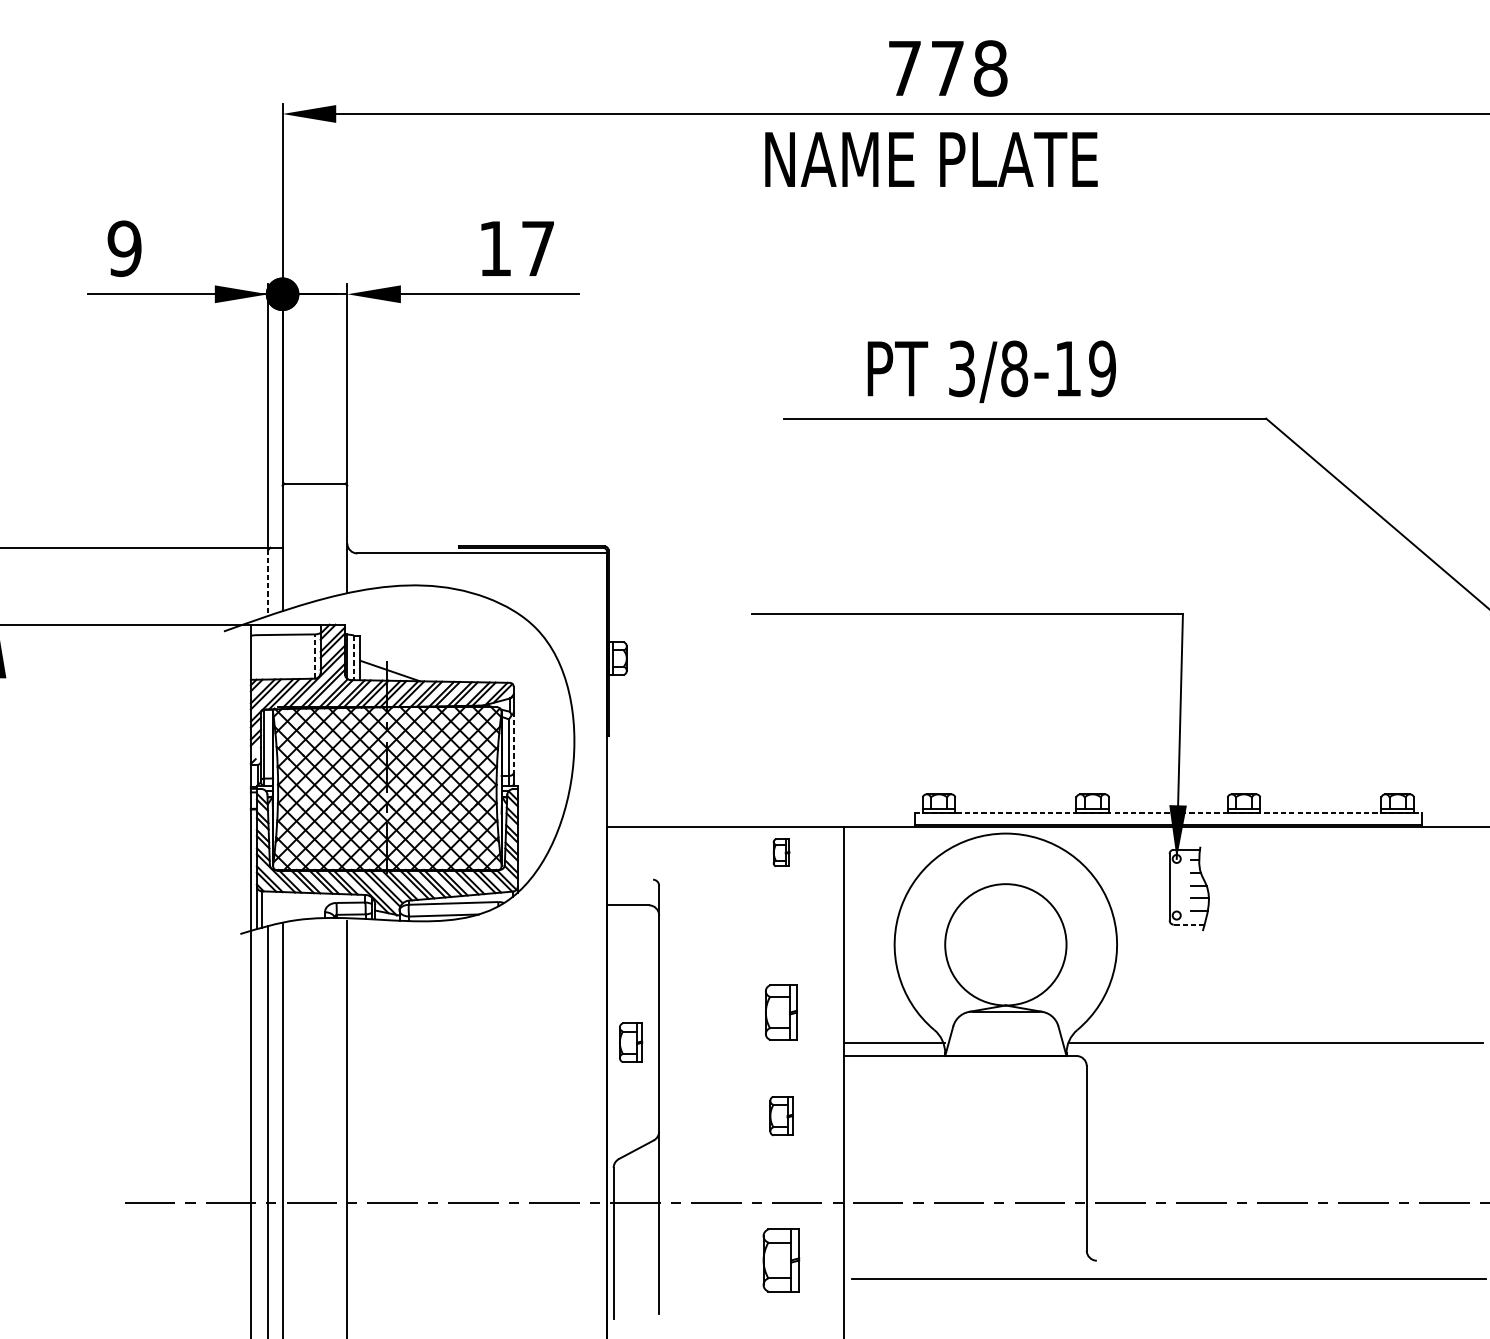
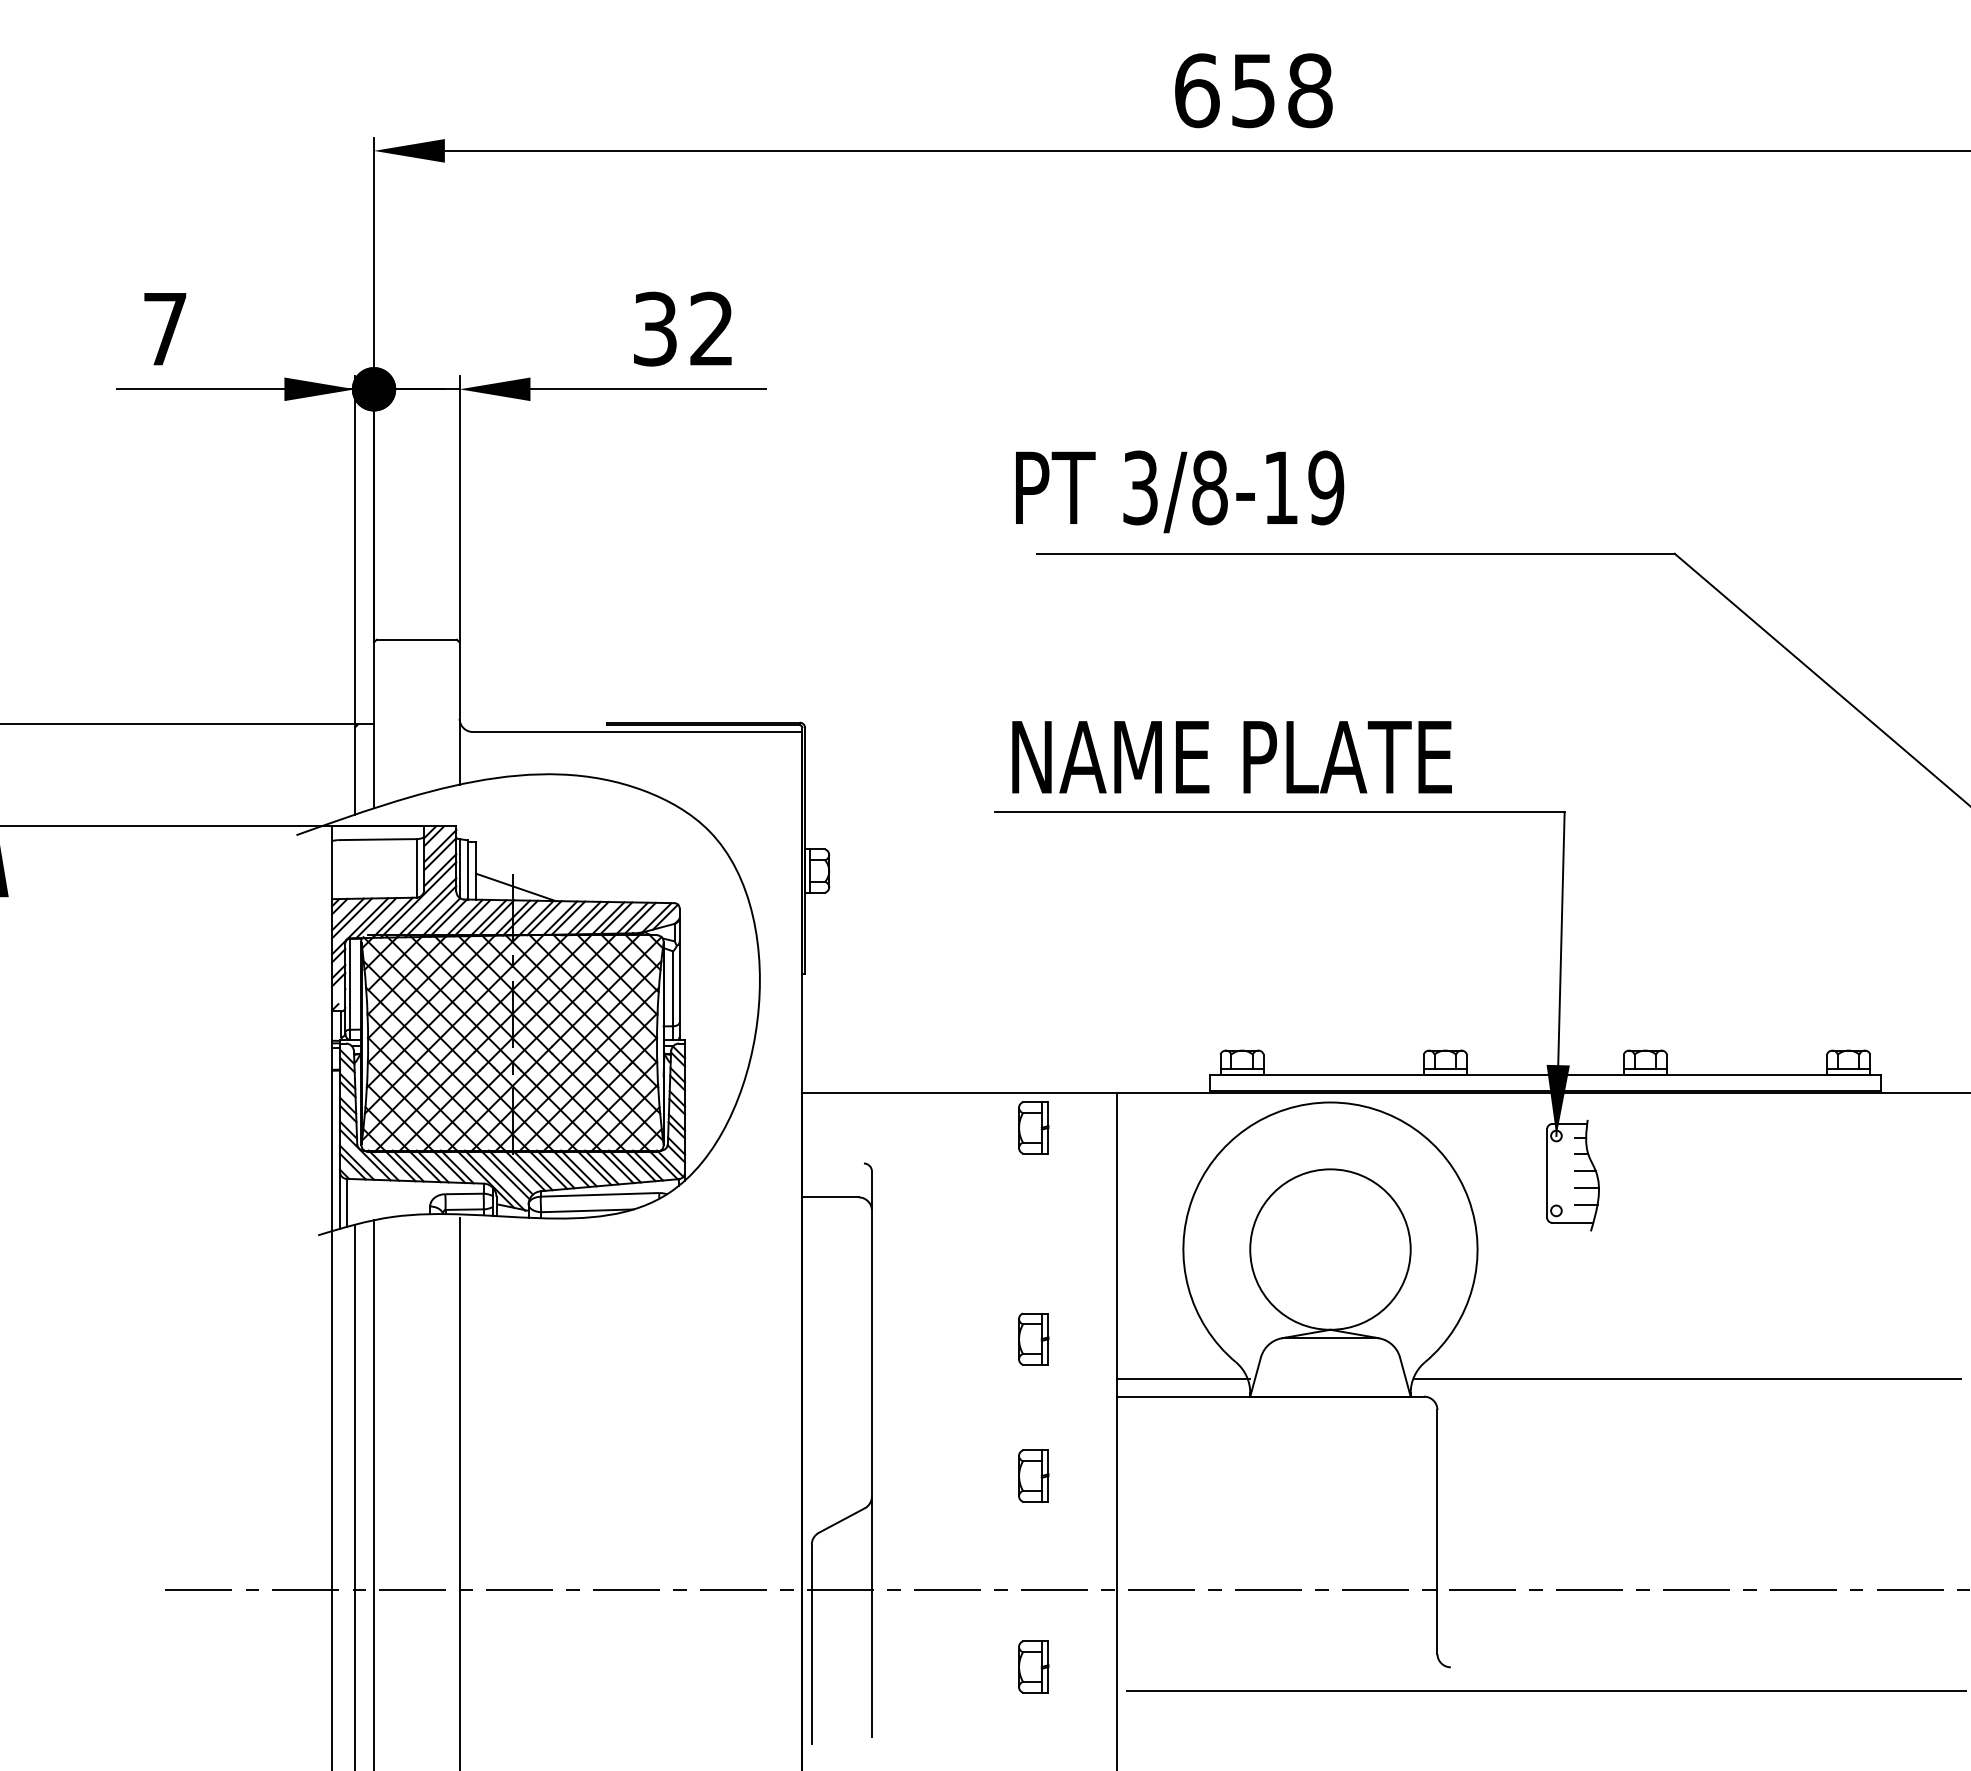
text: (925, 68) -> (1224, 90), 778 -> 658
text: (931, 159) -> (1231, 757), moved
text: (124, 248) -> (164, 328), 9 -> 7
text: (516, 248) -> (683, 328), 17 -> 32
text: (992, 371) -> (1180, 491), moved
line: (268, 582) -> (355, 770), dashed -> solid
line: (314, 655) -> (416, 867), dashed -> solid
line: (354, 658) -> (468, 870), dashed -> solid
line: (513, 742) -> (679, 982), dashed -> solid
line: (1168, 812) -> (1545, 1074), dashed -> solid
part: (781, 852) -> (1033, 1127), size x1.43
line: (1188, 924) -> (1572, 1222), dashed -> solid
part: (781, 1012) -> (1033, 1338), size x0.71
part: (630, 1042) -> (834, 1378), removed
part: (781, 1260) -> (1033, 1666), size x0.62

